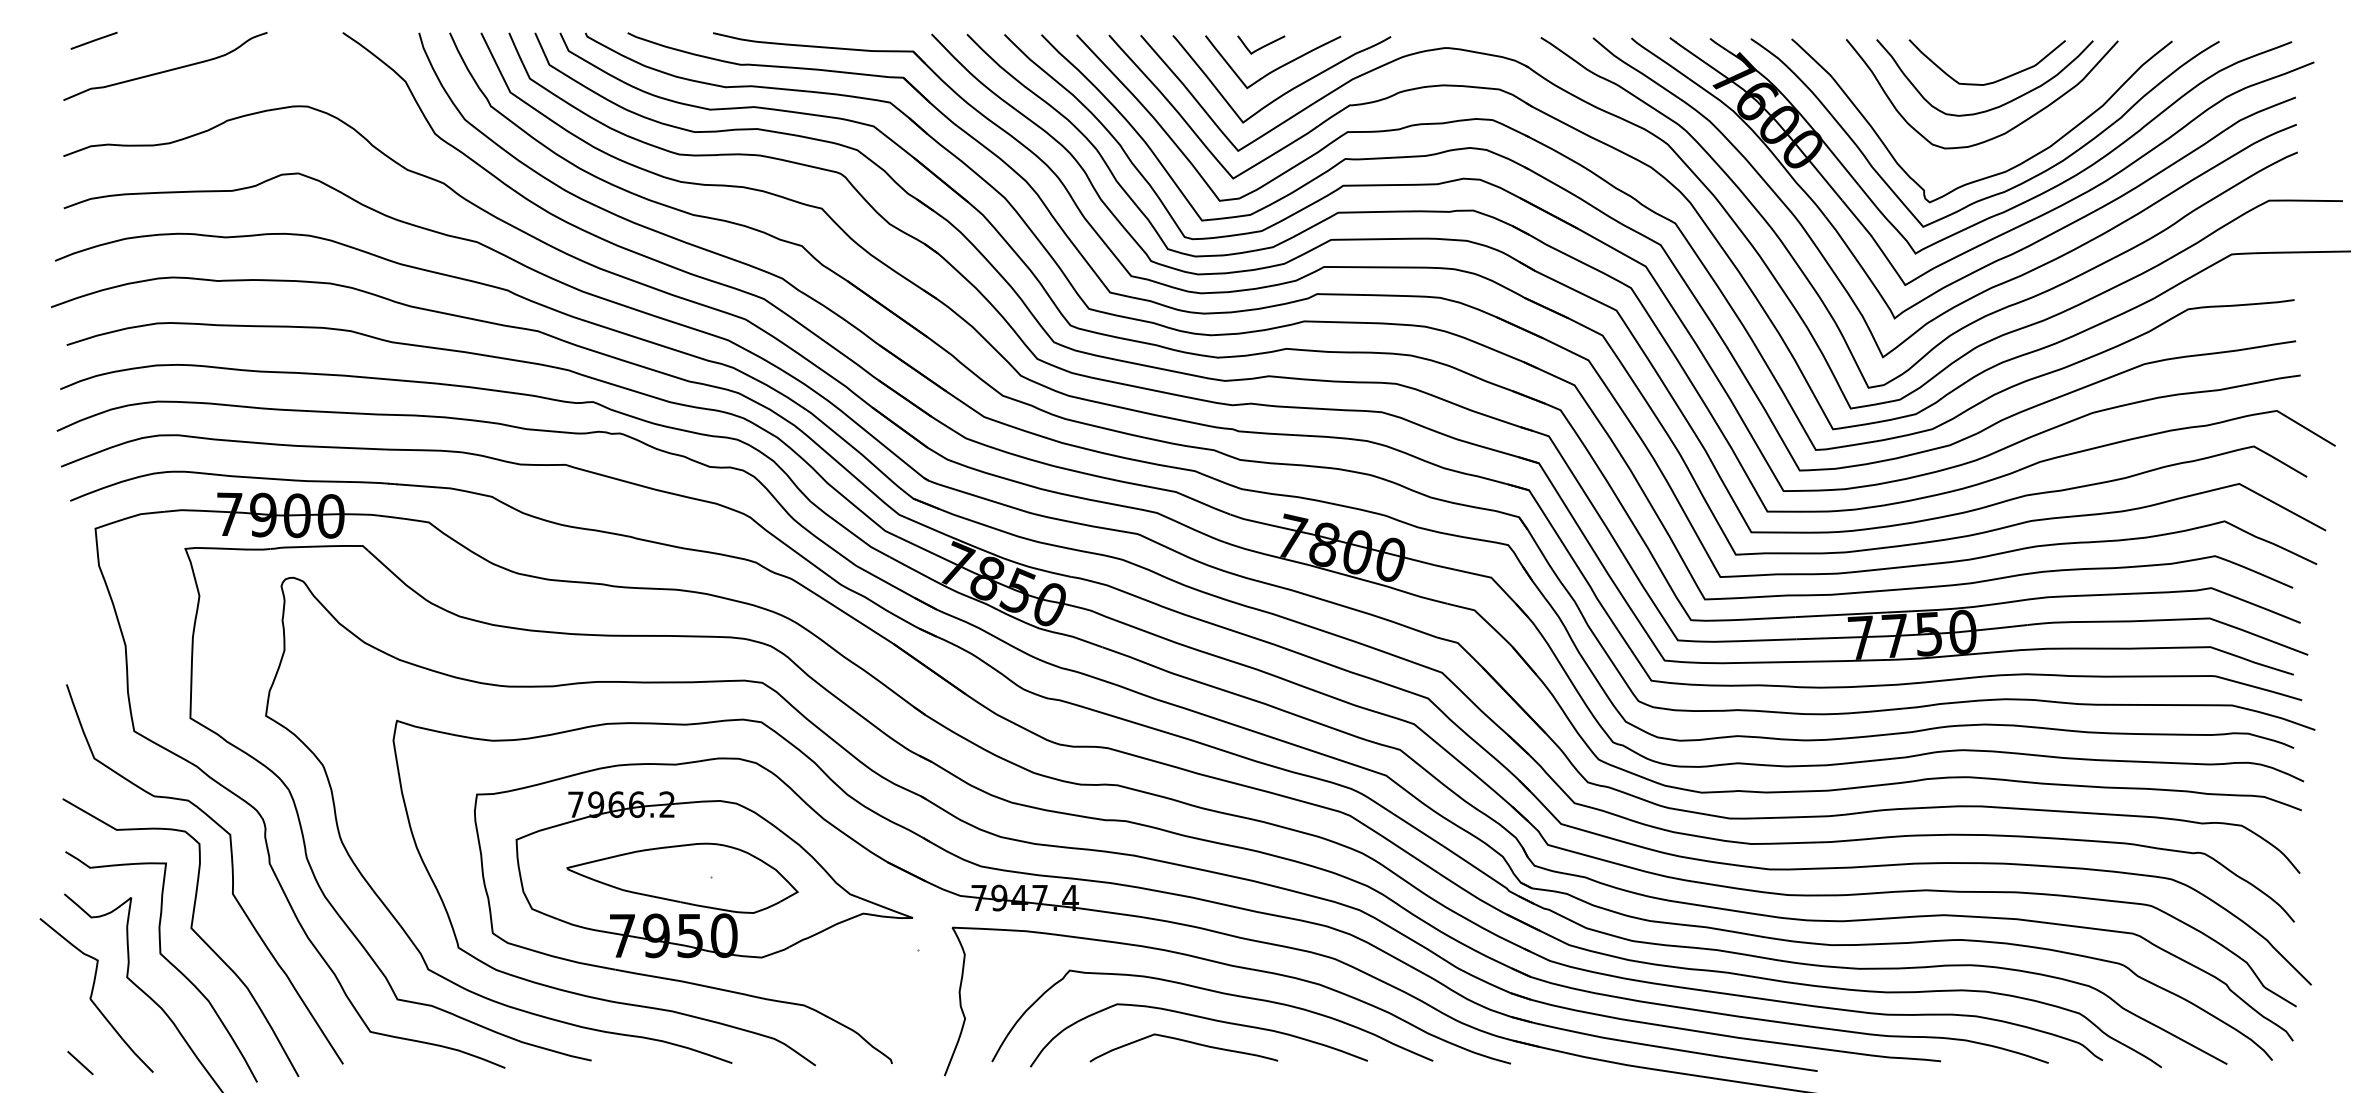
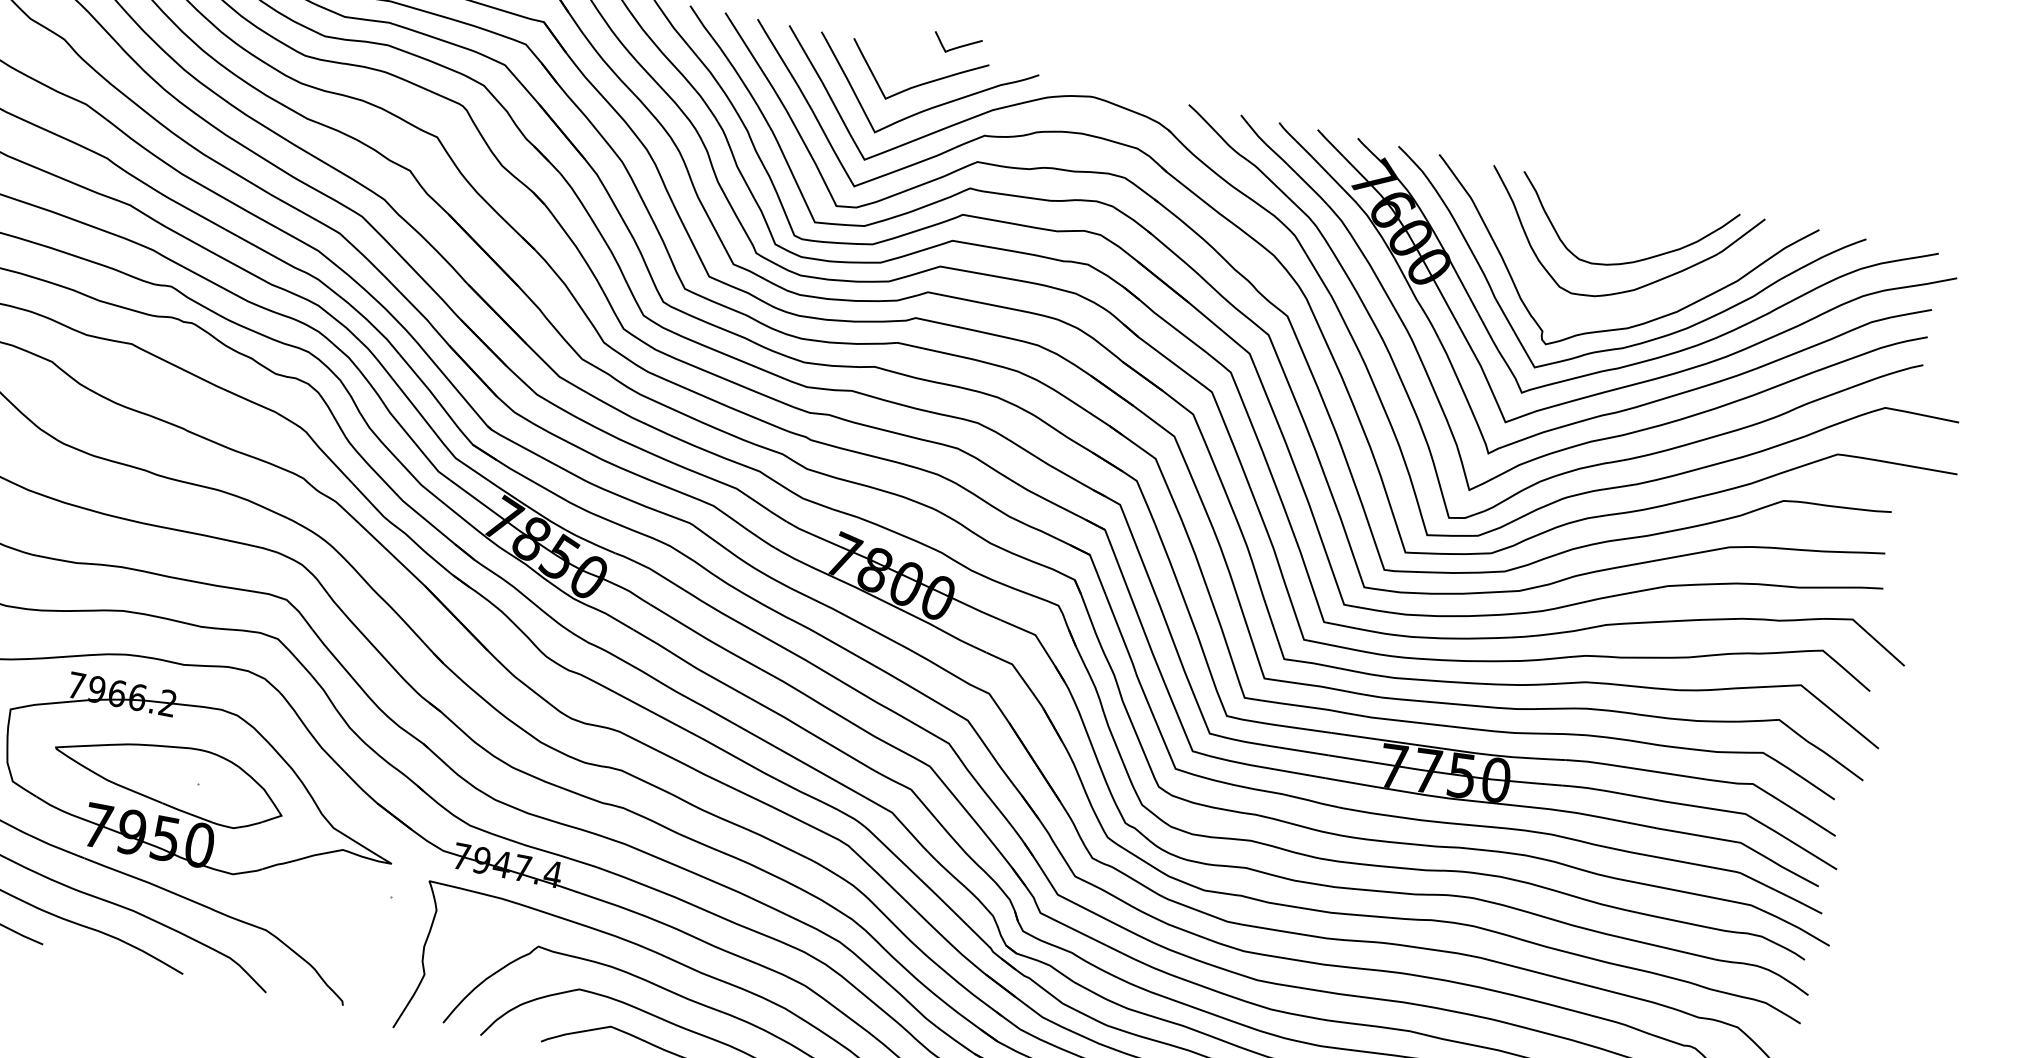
curve: (1261, 46) -> (957, 46), moved
curve: (1988, 82) -> (1627, 235), removed

